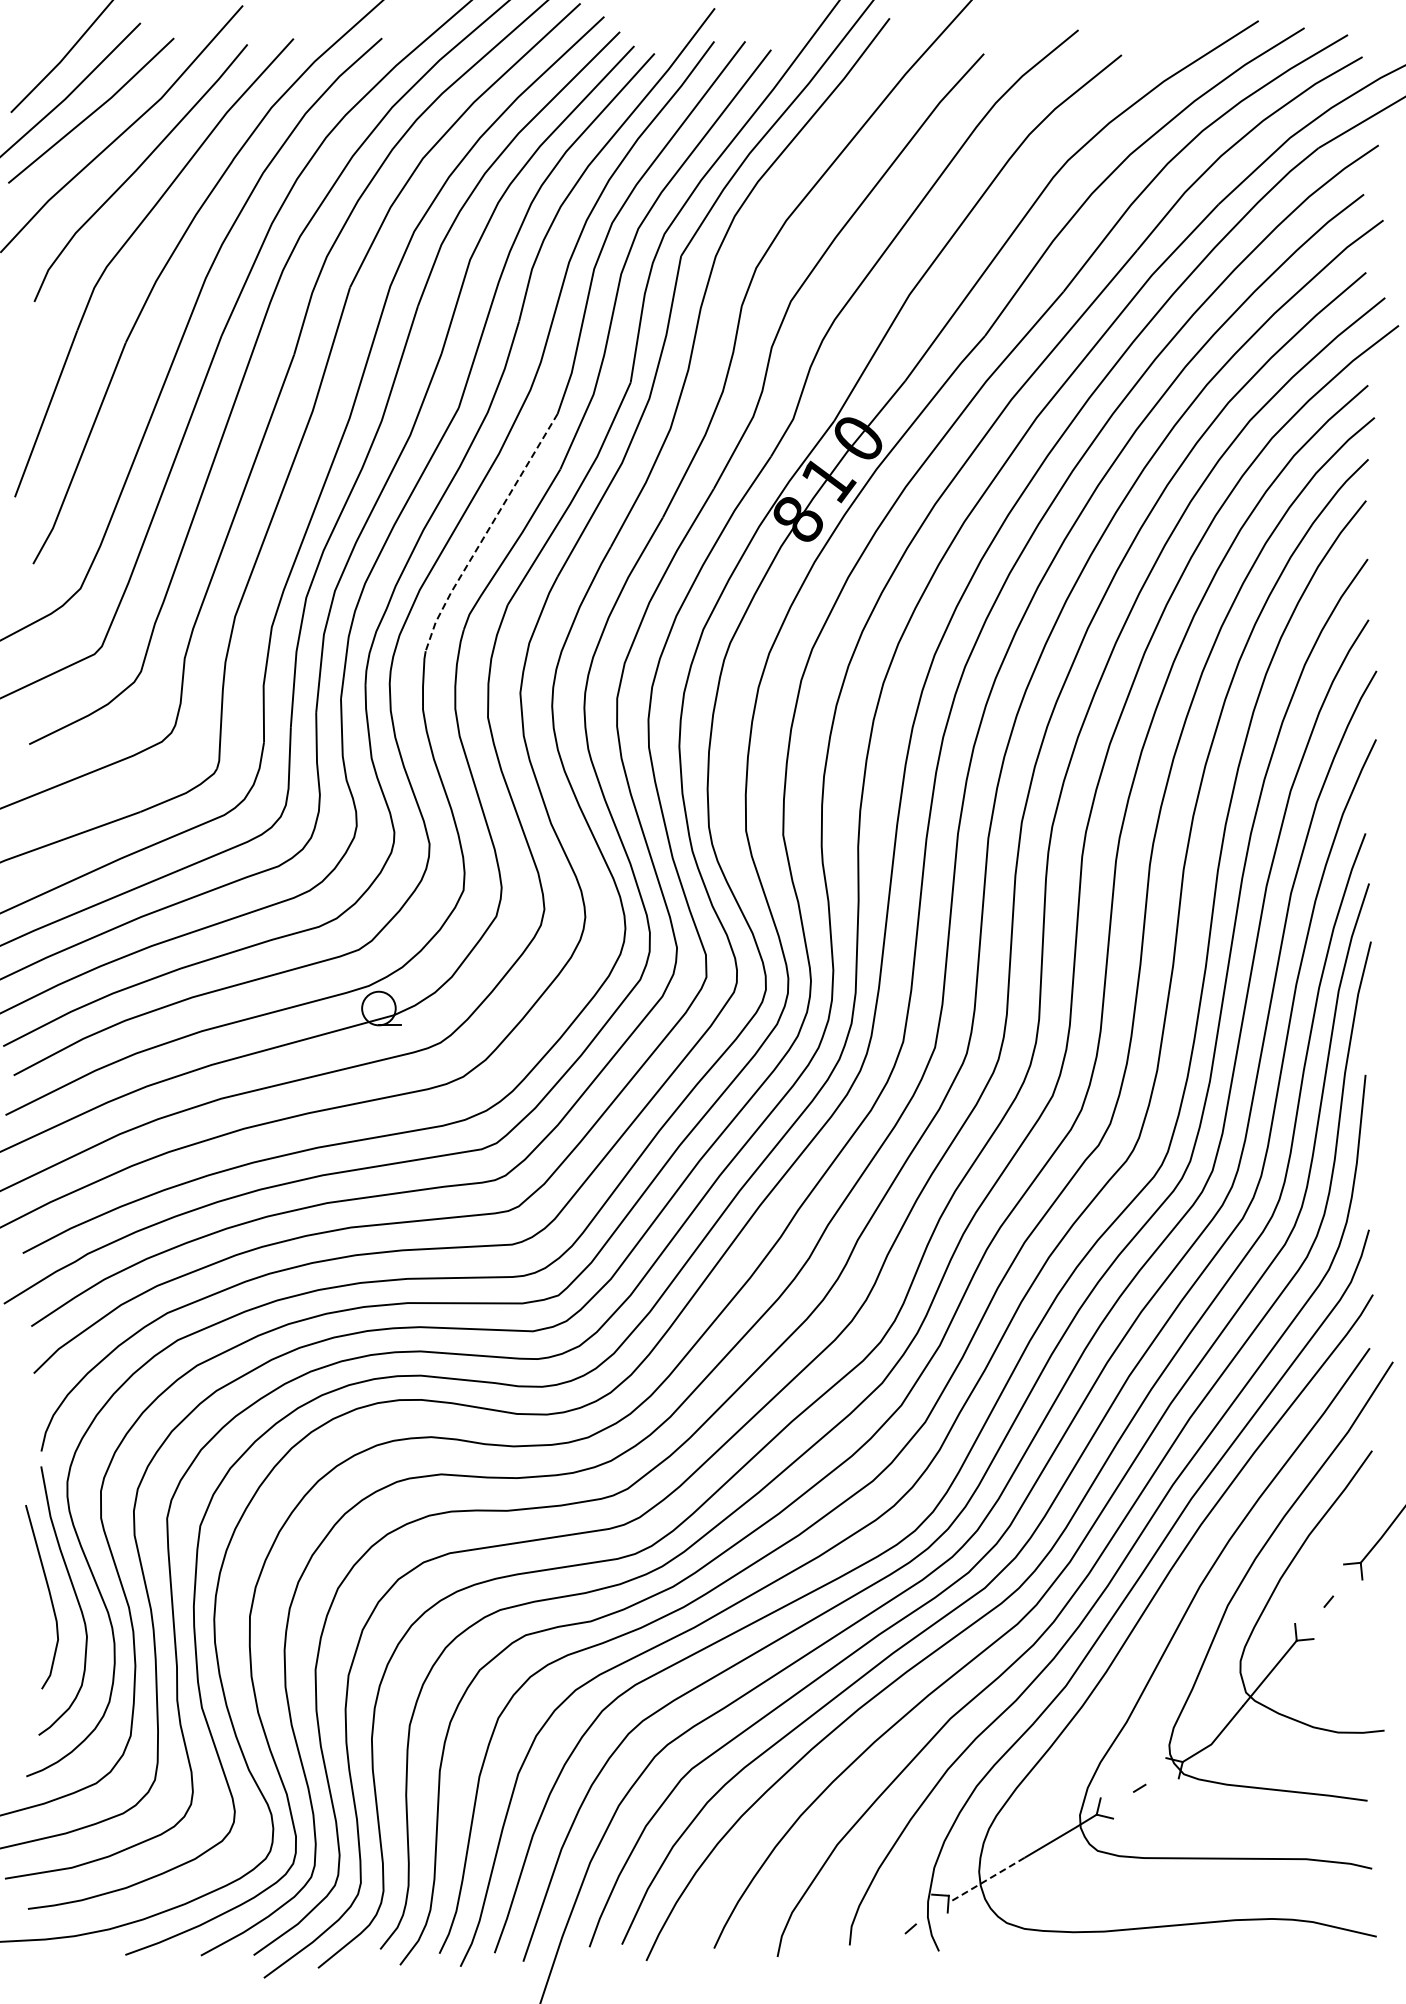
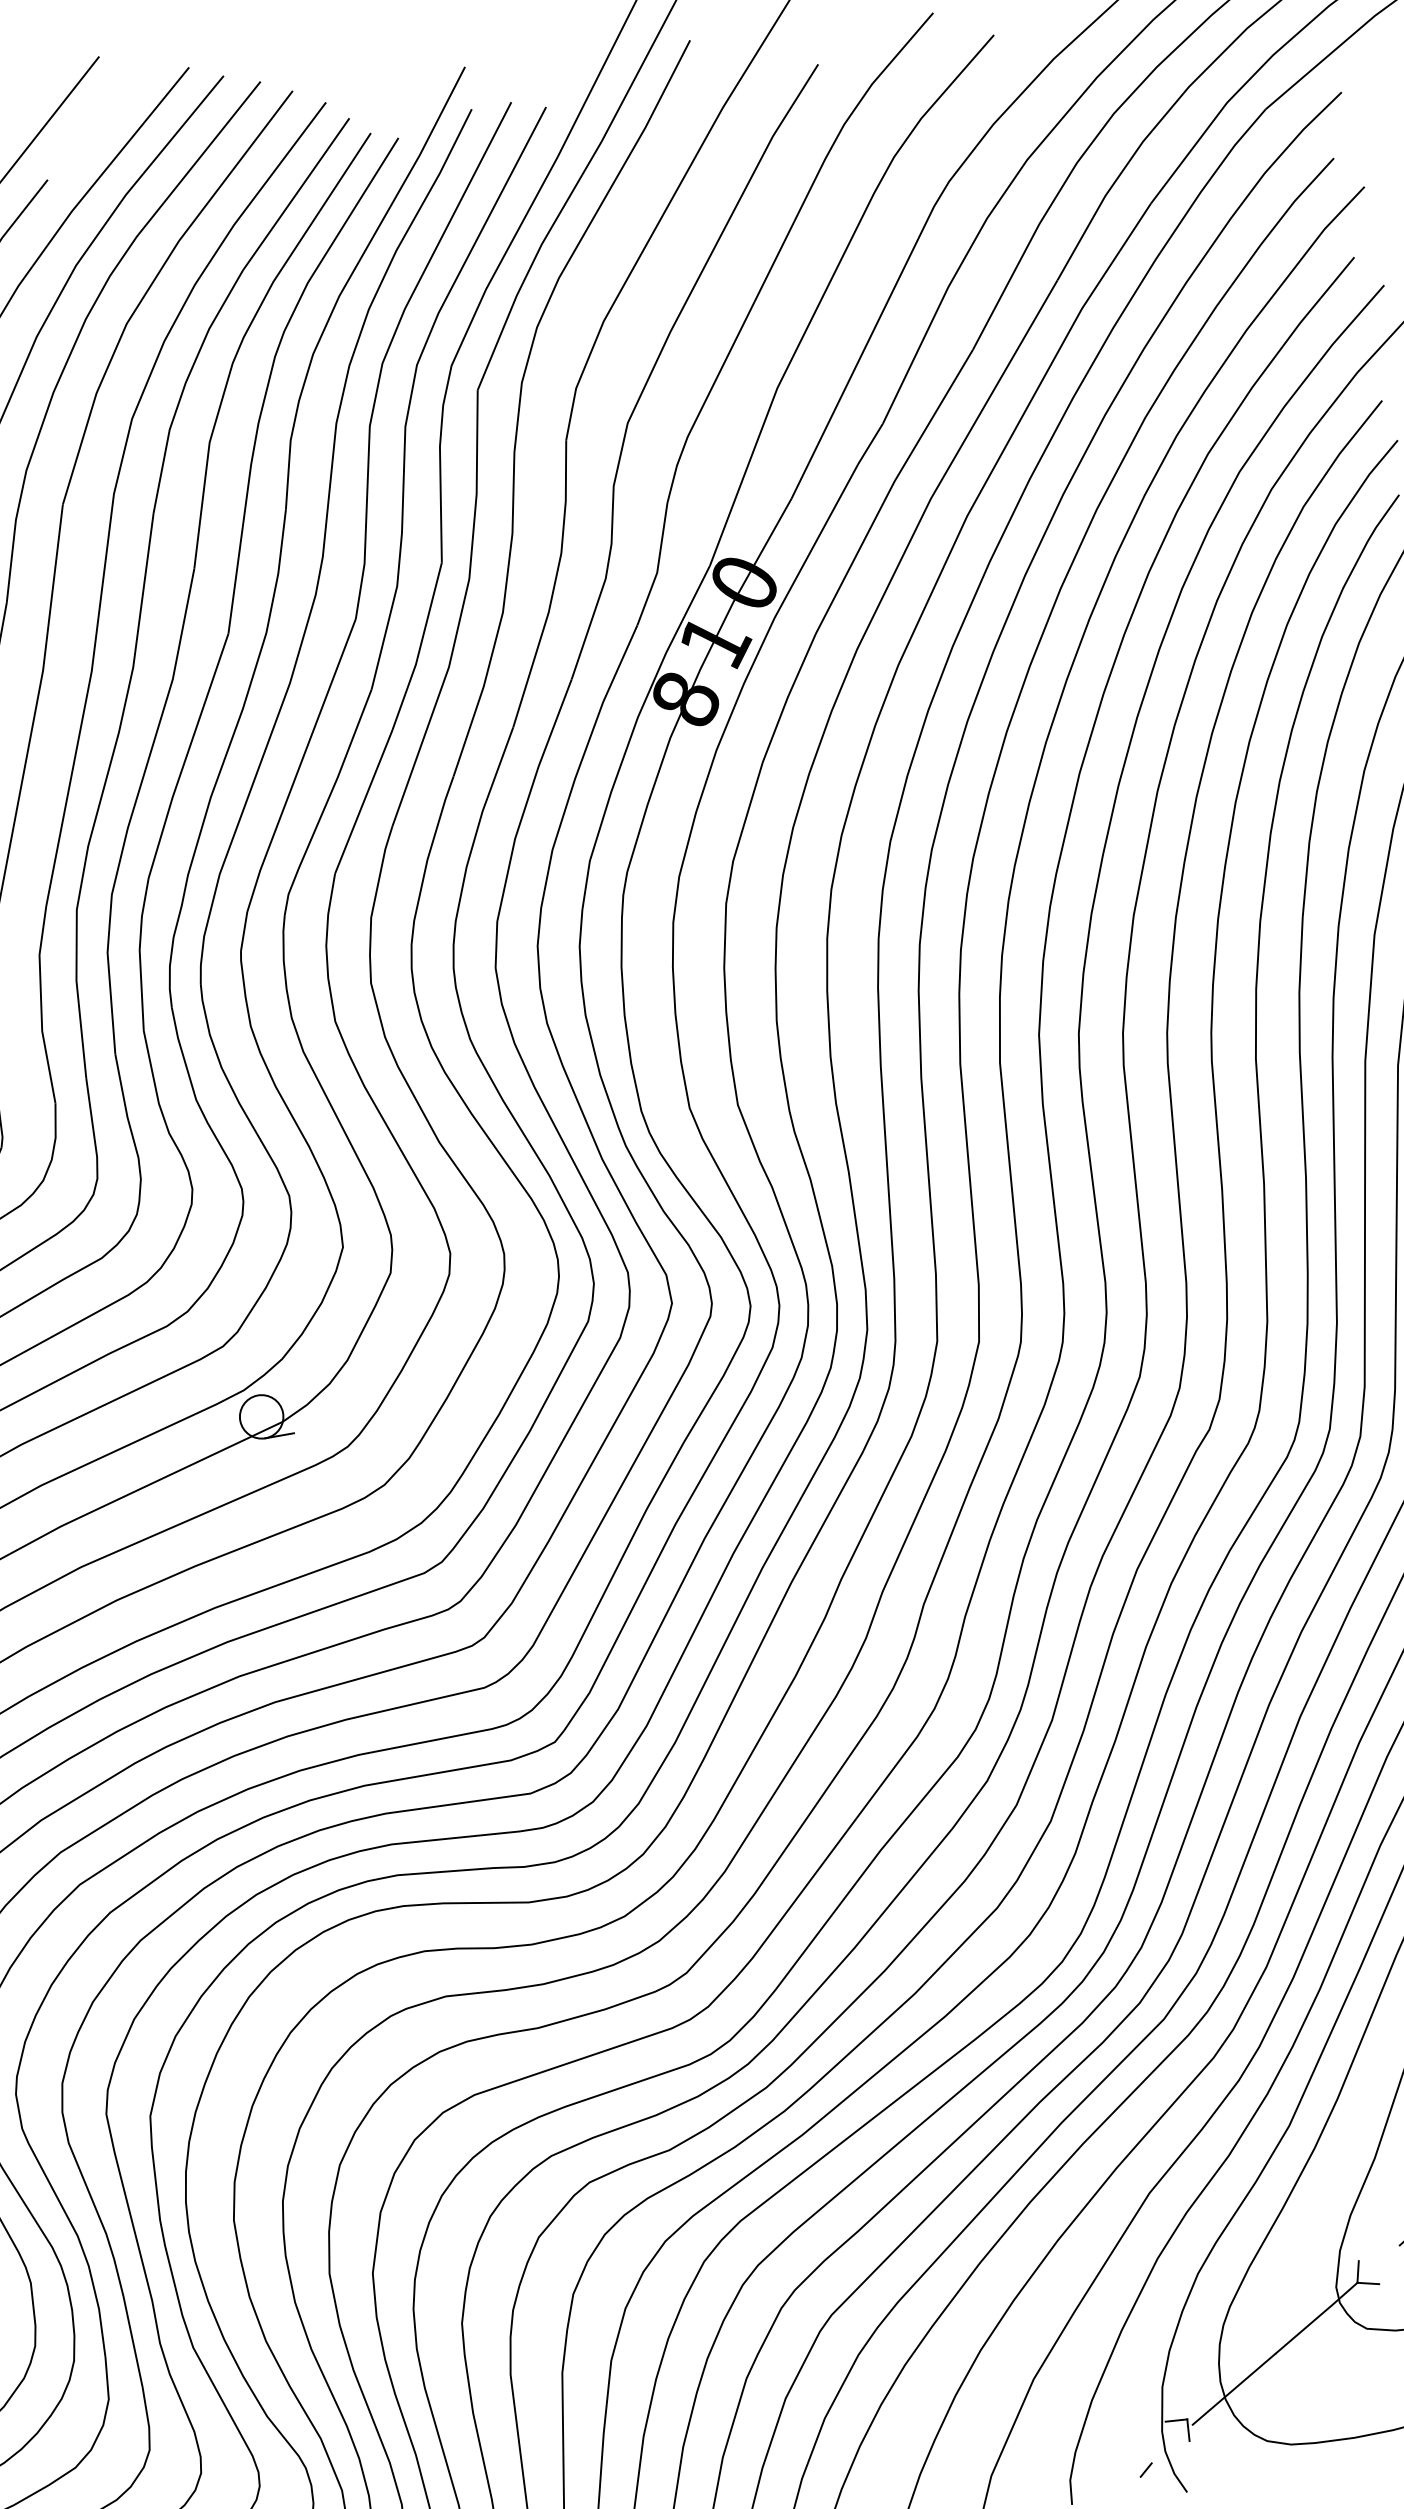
line: (487, 532) -> (293, 785), dashed -> solid
line: (988, 1878) -> (1233, 2388), dashed -> solid

